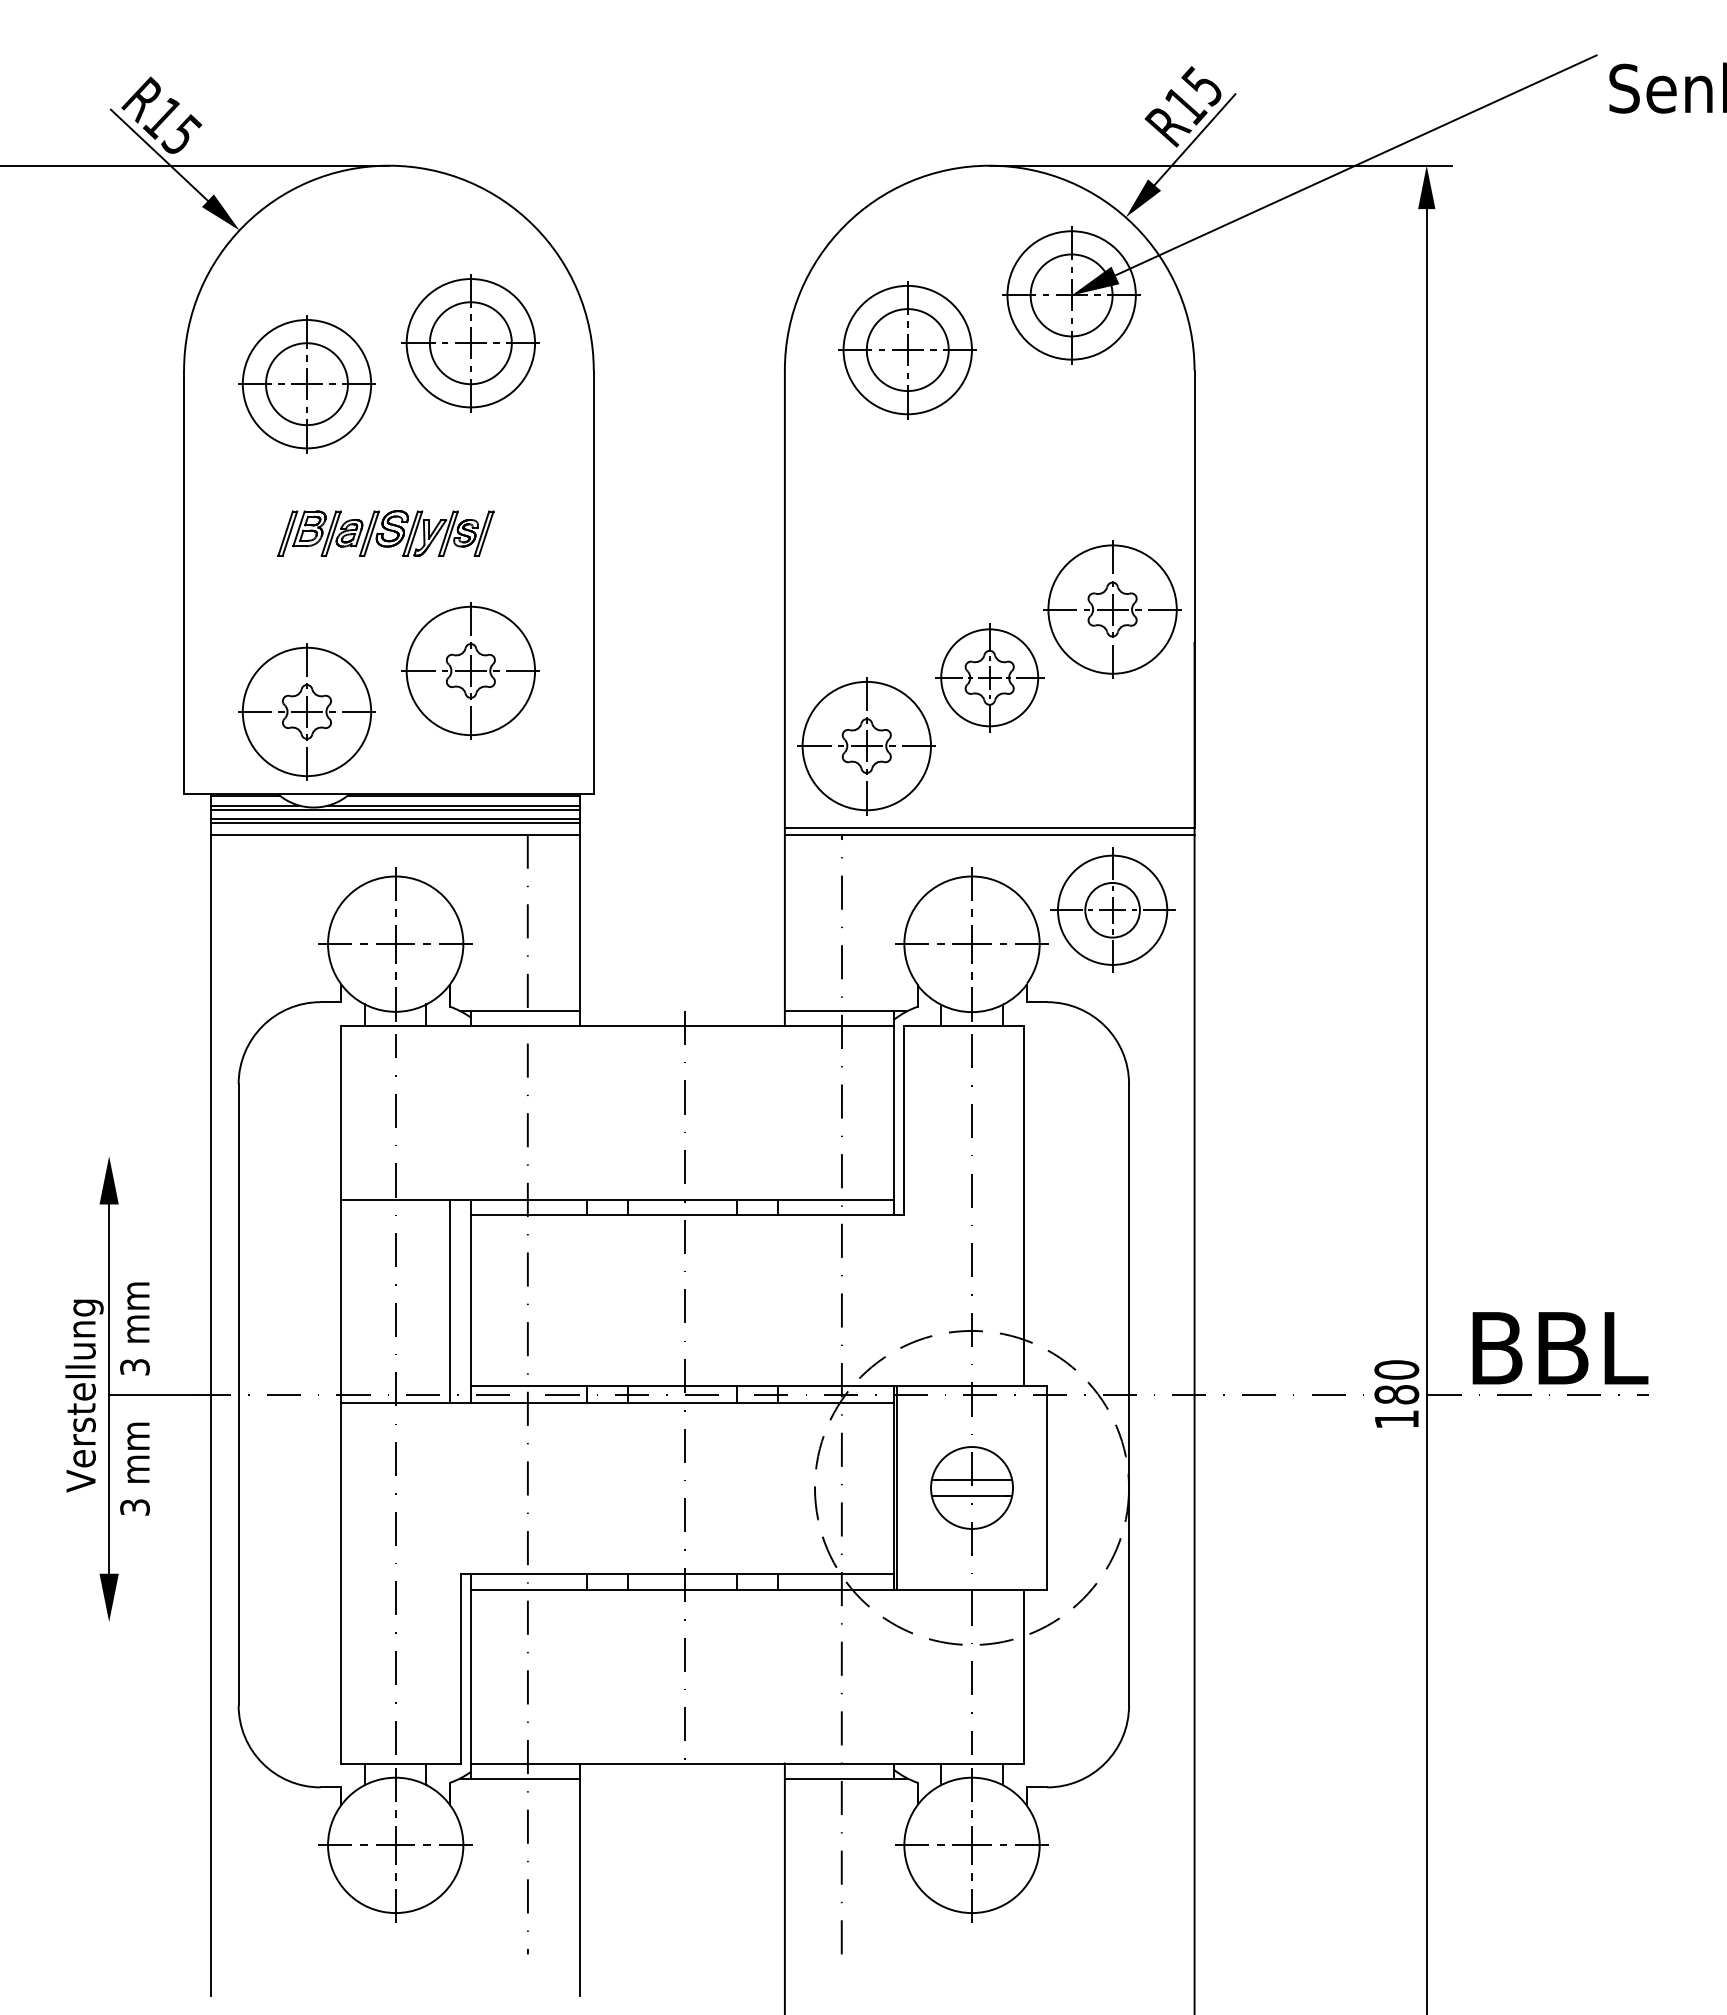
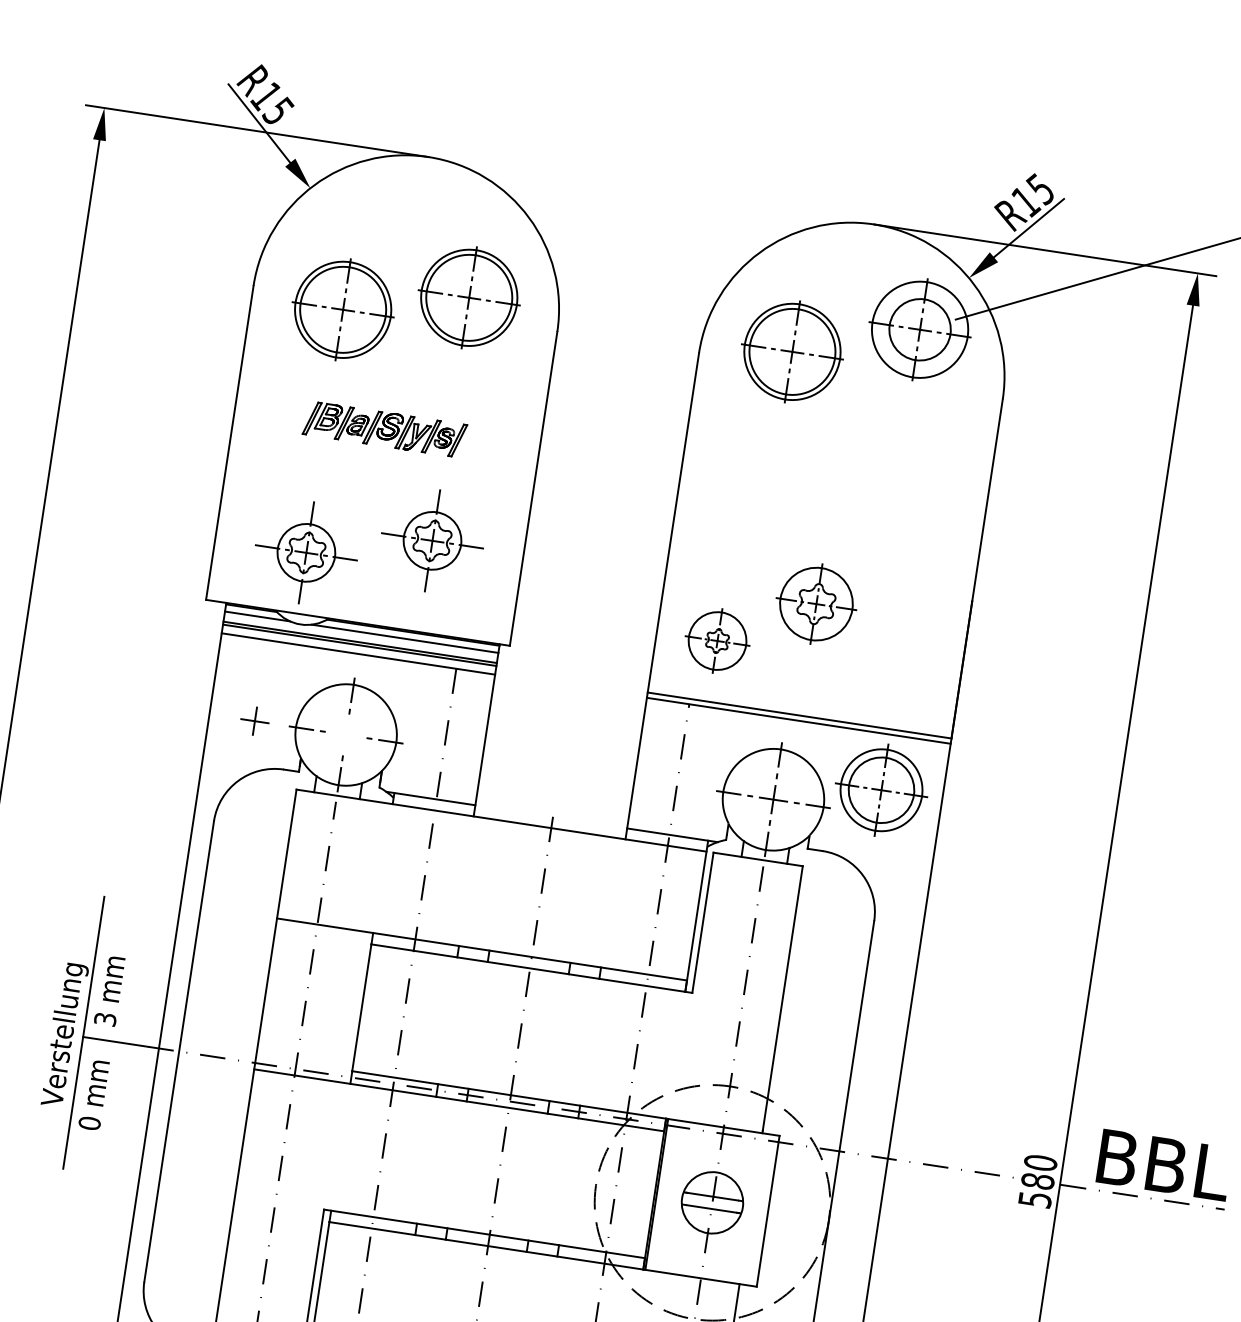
fill: (1095, 280) -> (939, 321), removed
circle: (470, 343) -> (468, 298), size x1.4
circle: (907, 350) -> (792, 352), size x1.4
circle: (306, 384) -> (342, 310), size x1.4
part: (1112, 609) -> (915, 567), removed
circle: (470, 670) -> (432, 540), size x0.6
circle: (306, 711) -> (306, 552), size x0.6
part: (866, 746) -> (717, 641), size x0.6
line: (395, 809) -> (361, 635), removed
circle: (1112, 909) -> (881, 789), size x1.6
part: (395, 944) -> (254, 721), moved
fill: (108, 1180) -> (106, 878), removed
line: (450, 1301) -> (346, 1006), removed
text: (1397, 1419) -> (1035, 1199), 180 -> 580
text: (134, 1507) -> (89, 1123), 3 -> 0
fill: (108, 1597) -> (59, 1187), removed

